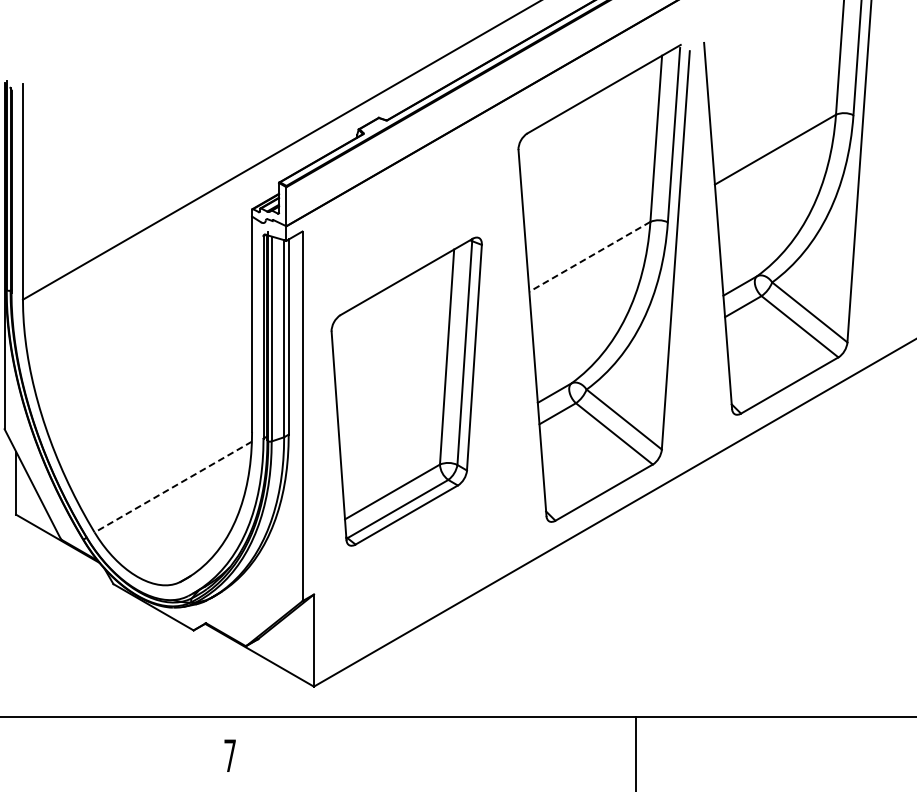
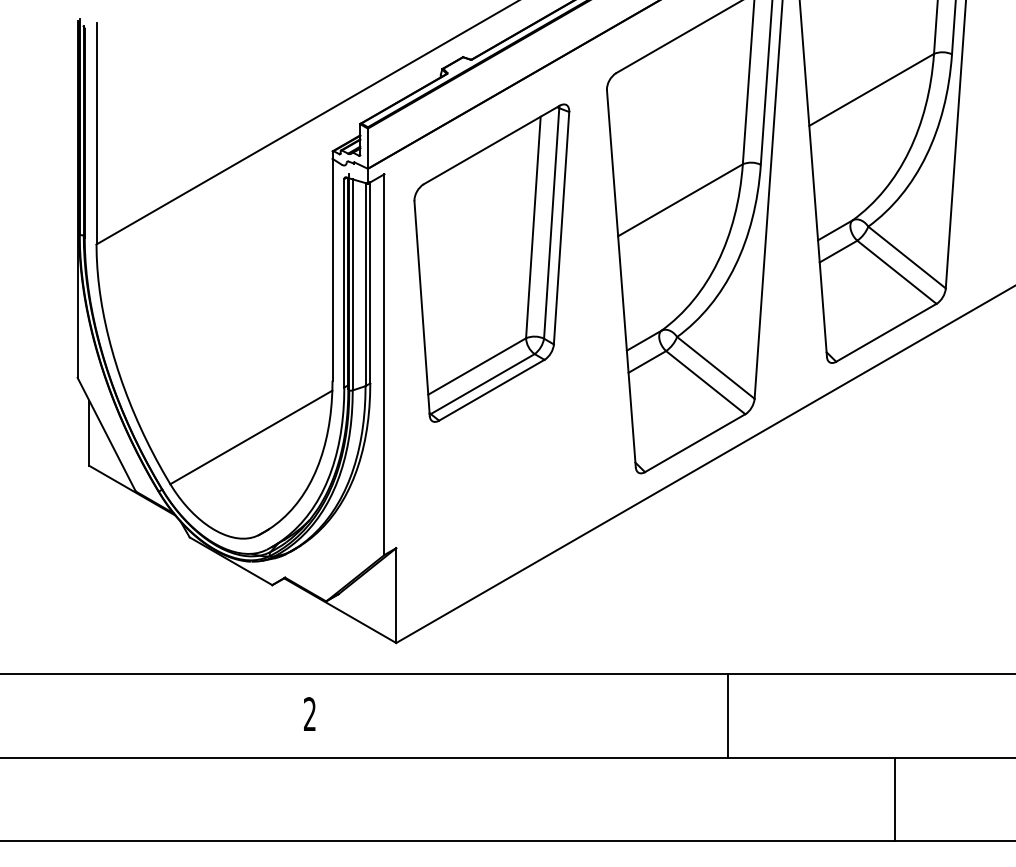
line: (589, 257) -> (680, 200), dashed -> solid
part: (406, 391) -> (491, 262), moved
line: (173, 487) -> (251, 437), dashed -> solid
text: (229, 755) -> (309, 713), 7 -> 2

